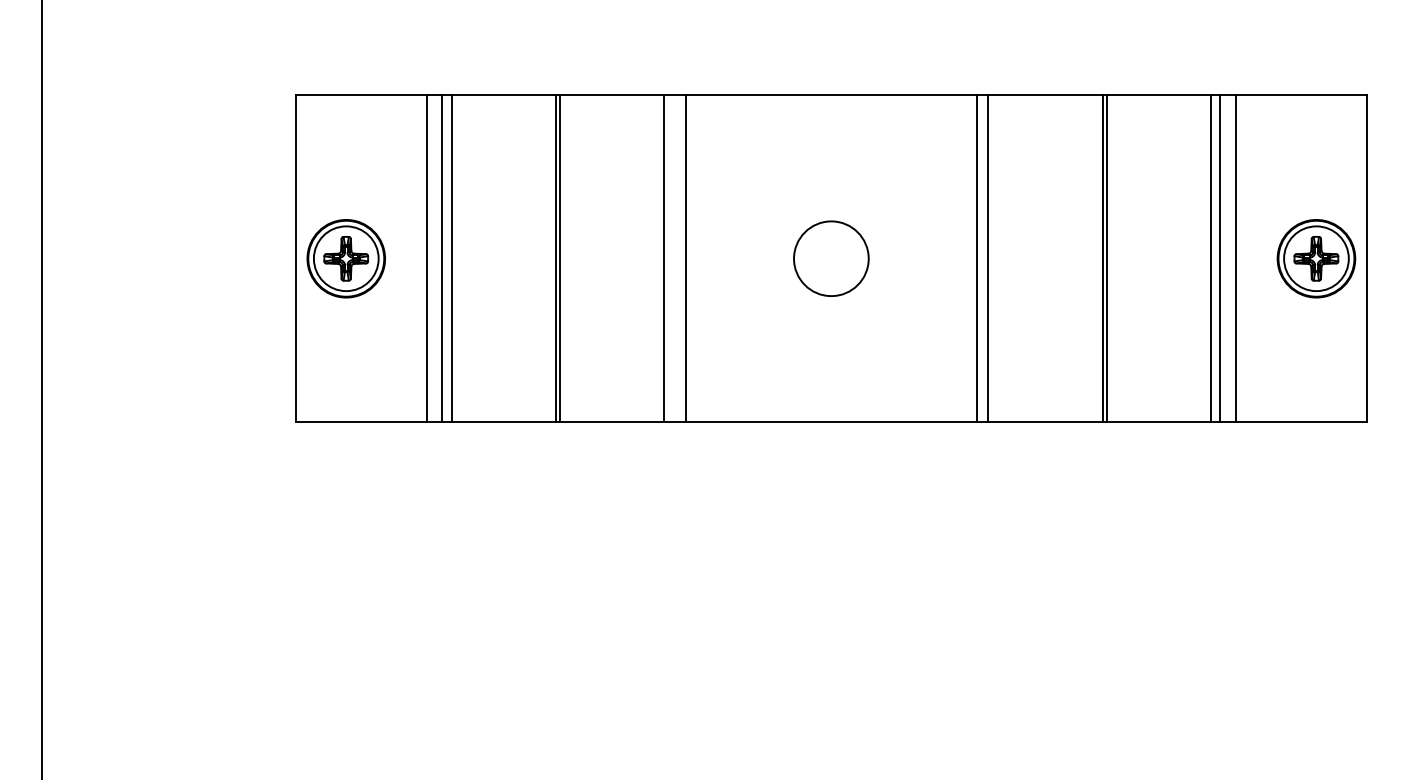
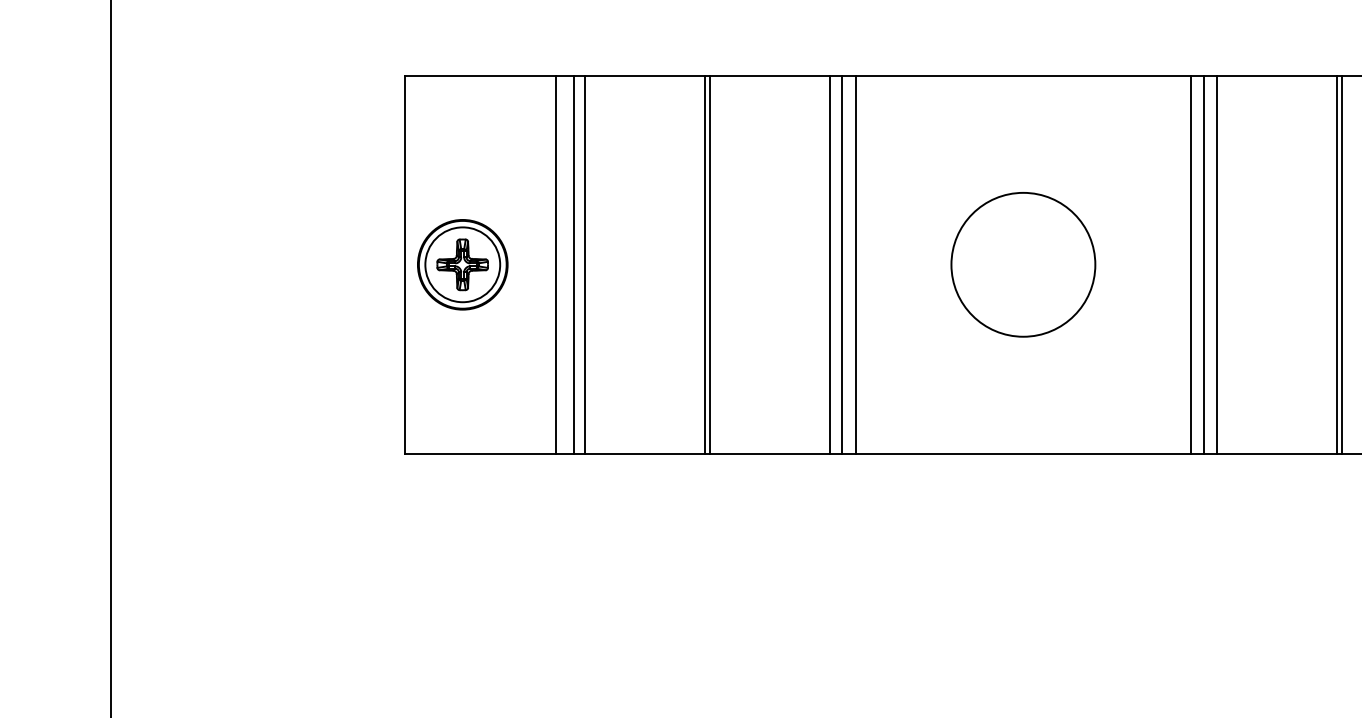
line: (674, 258) -> (842, 264), added
circle: (831, 258) -> (1023, 264), size x1.67
line: (998, 258) -> (1216, 264), added

